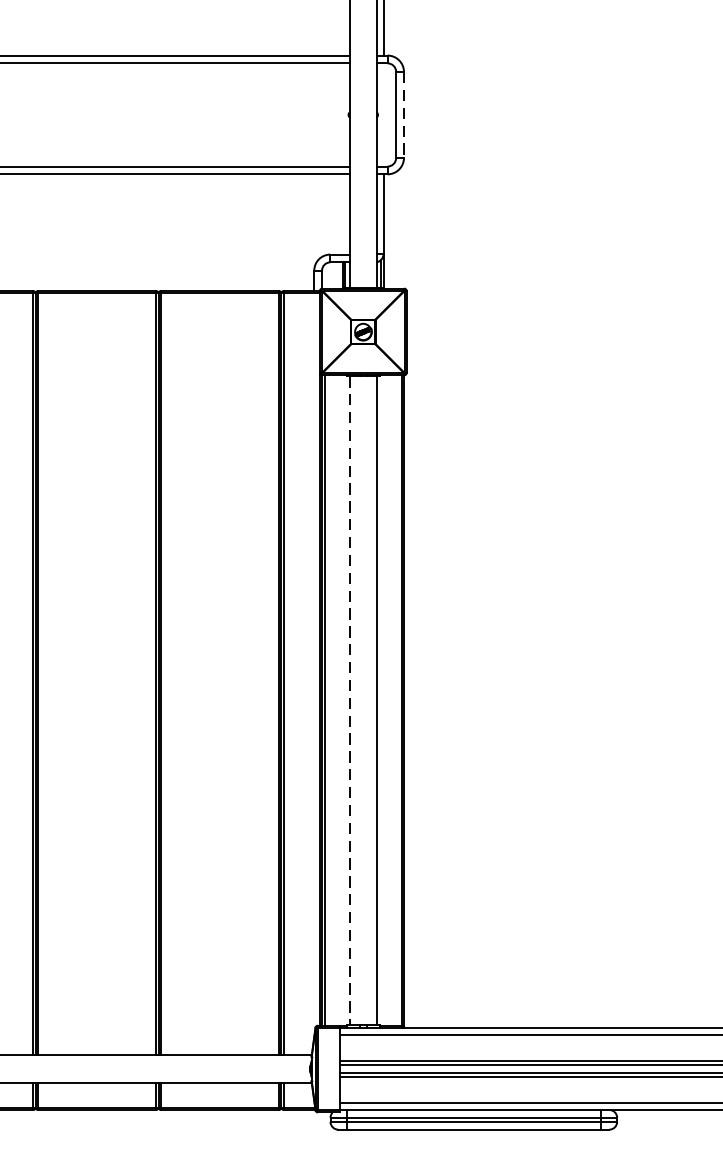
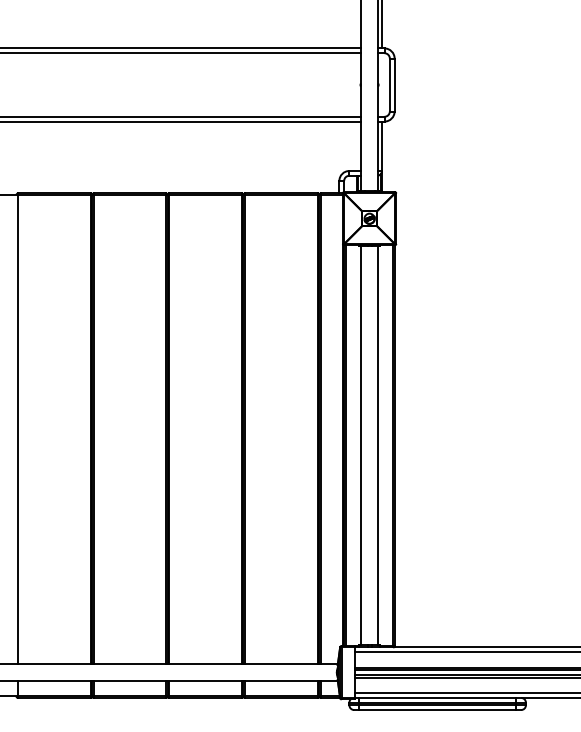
line: (403, 115) -> (394, 85), dashed -> solid
line: (350, 700) -> (361, 445), dashed -> solid

